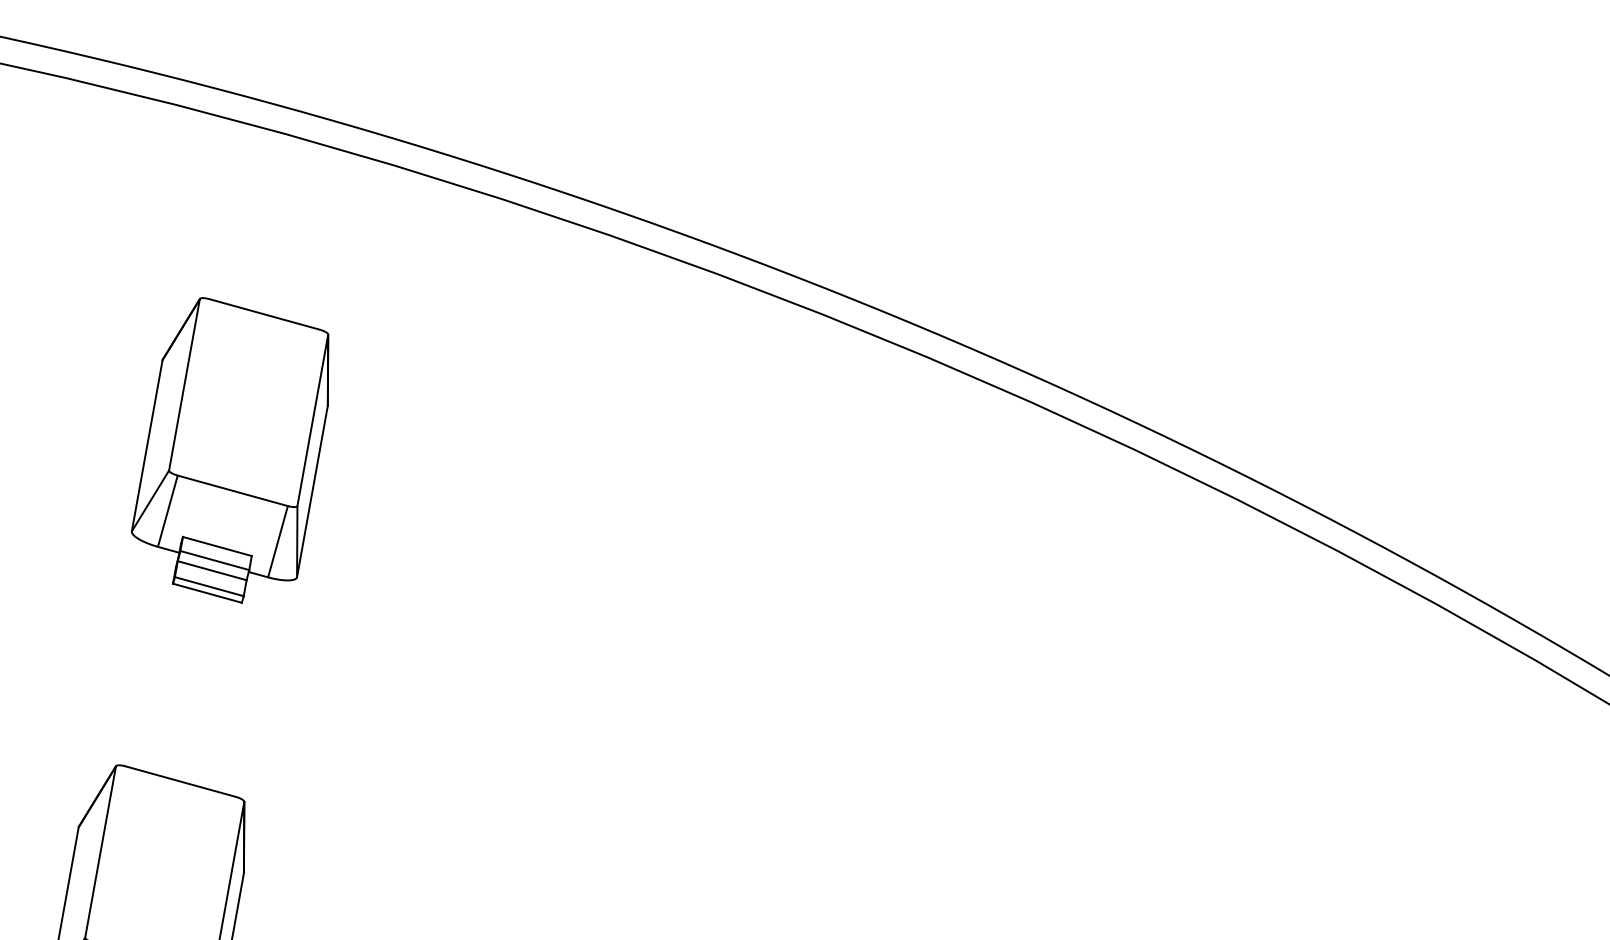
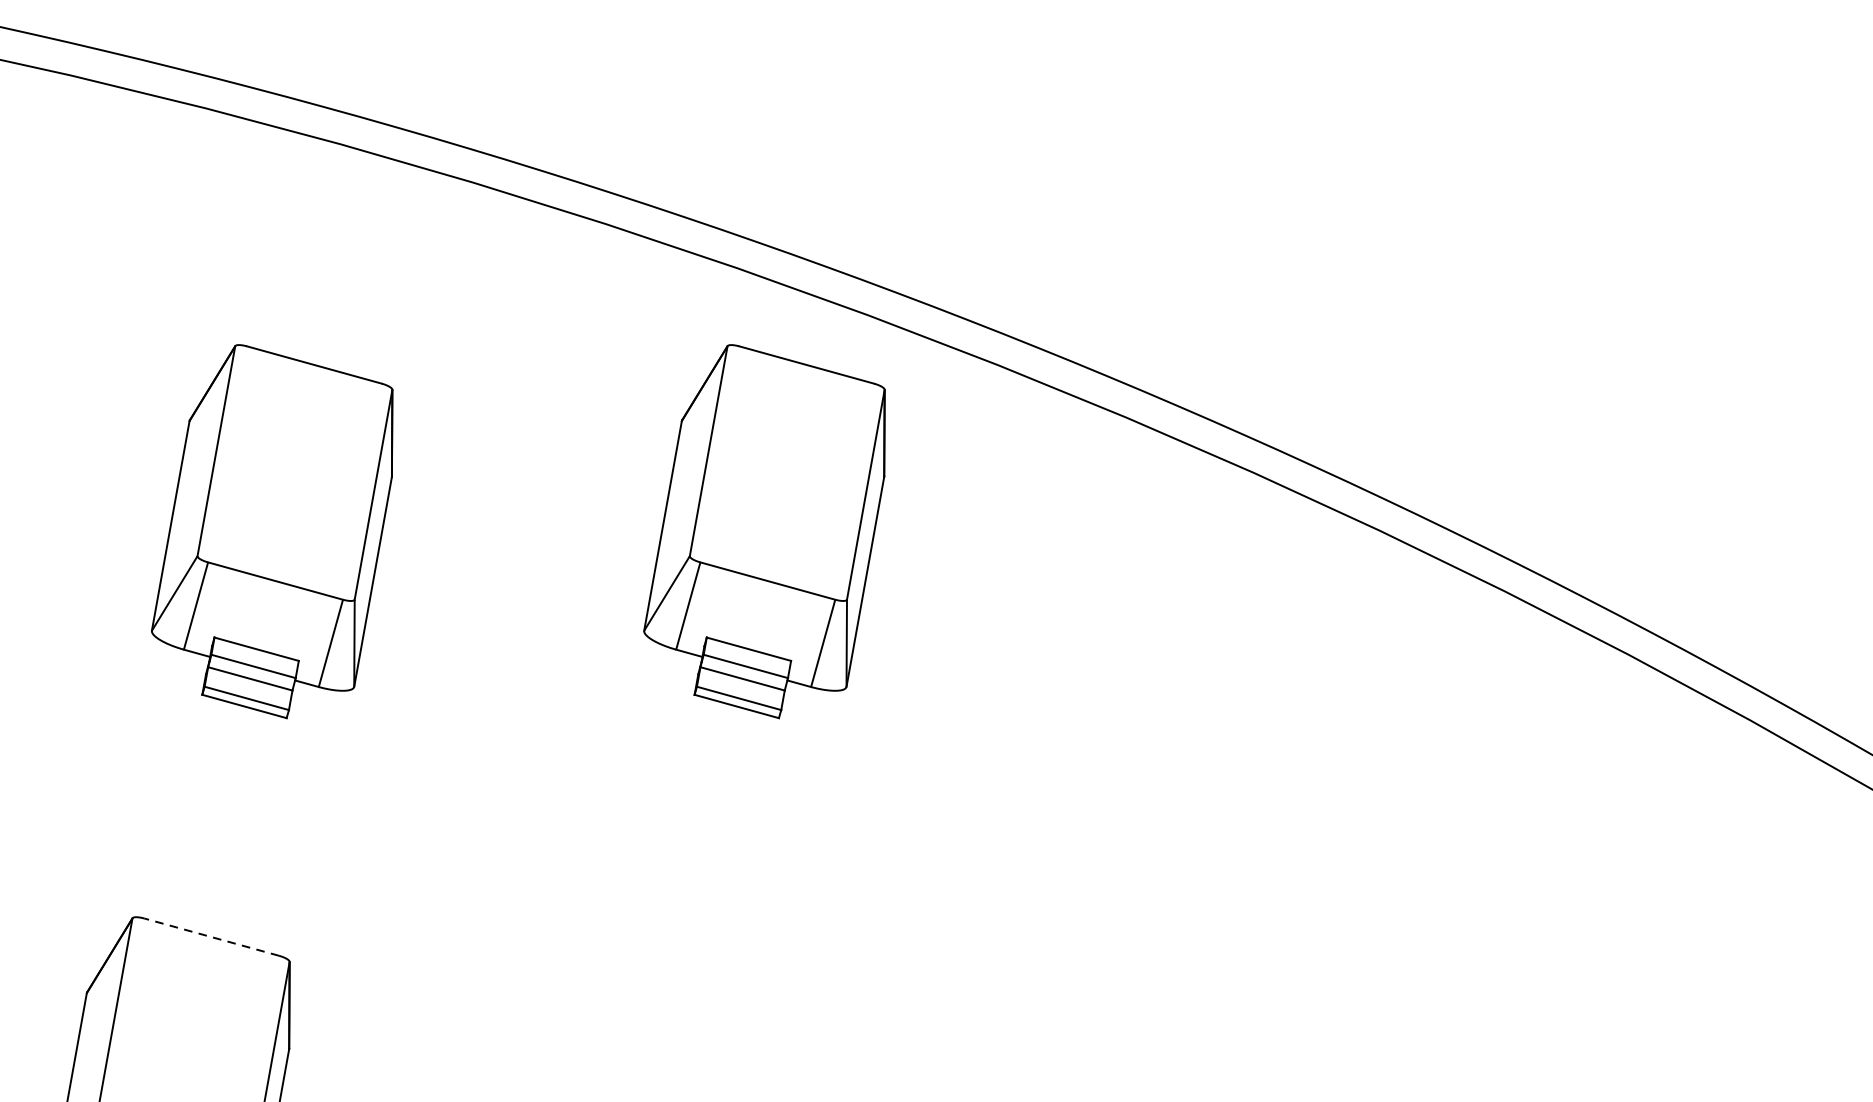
part: (631, 450) -> (763, 531), added
line: (180, 781) -> (211, 937), solid -> dashed

